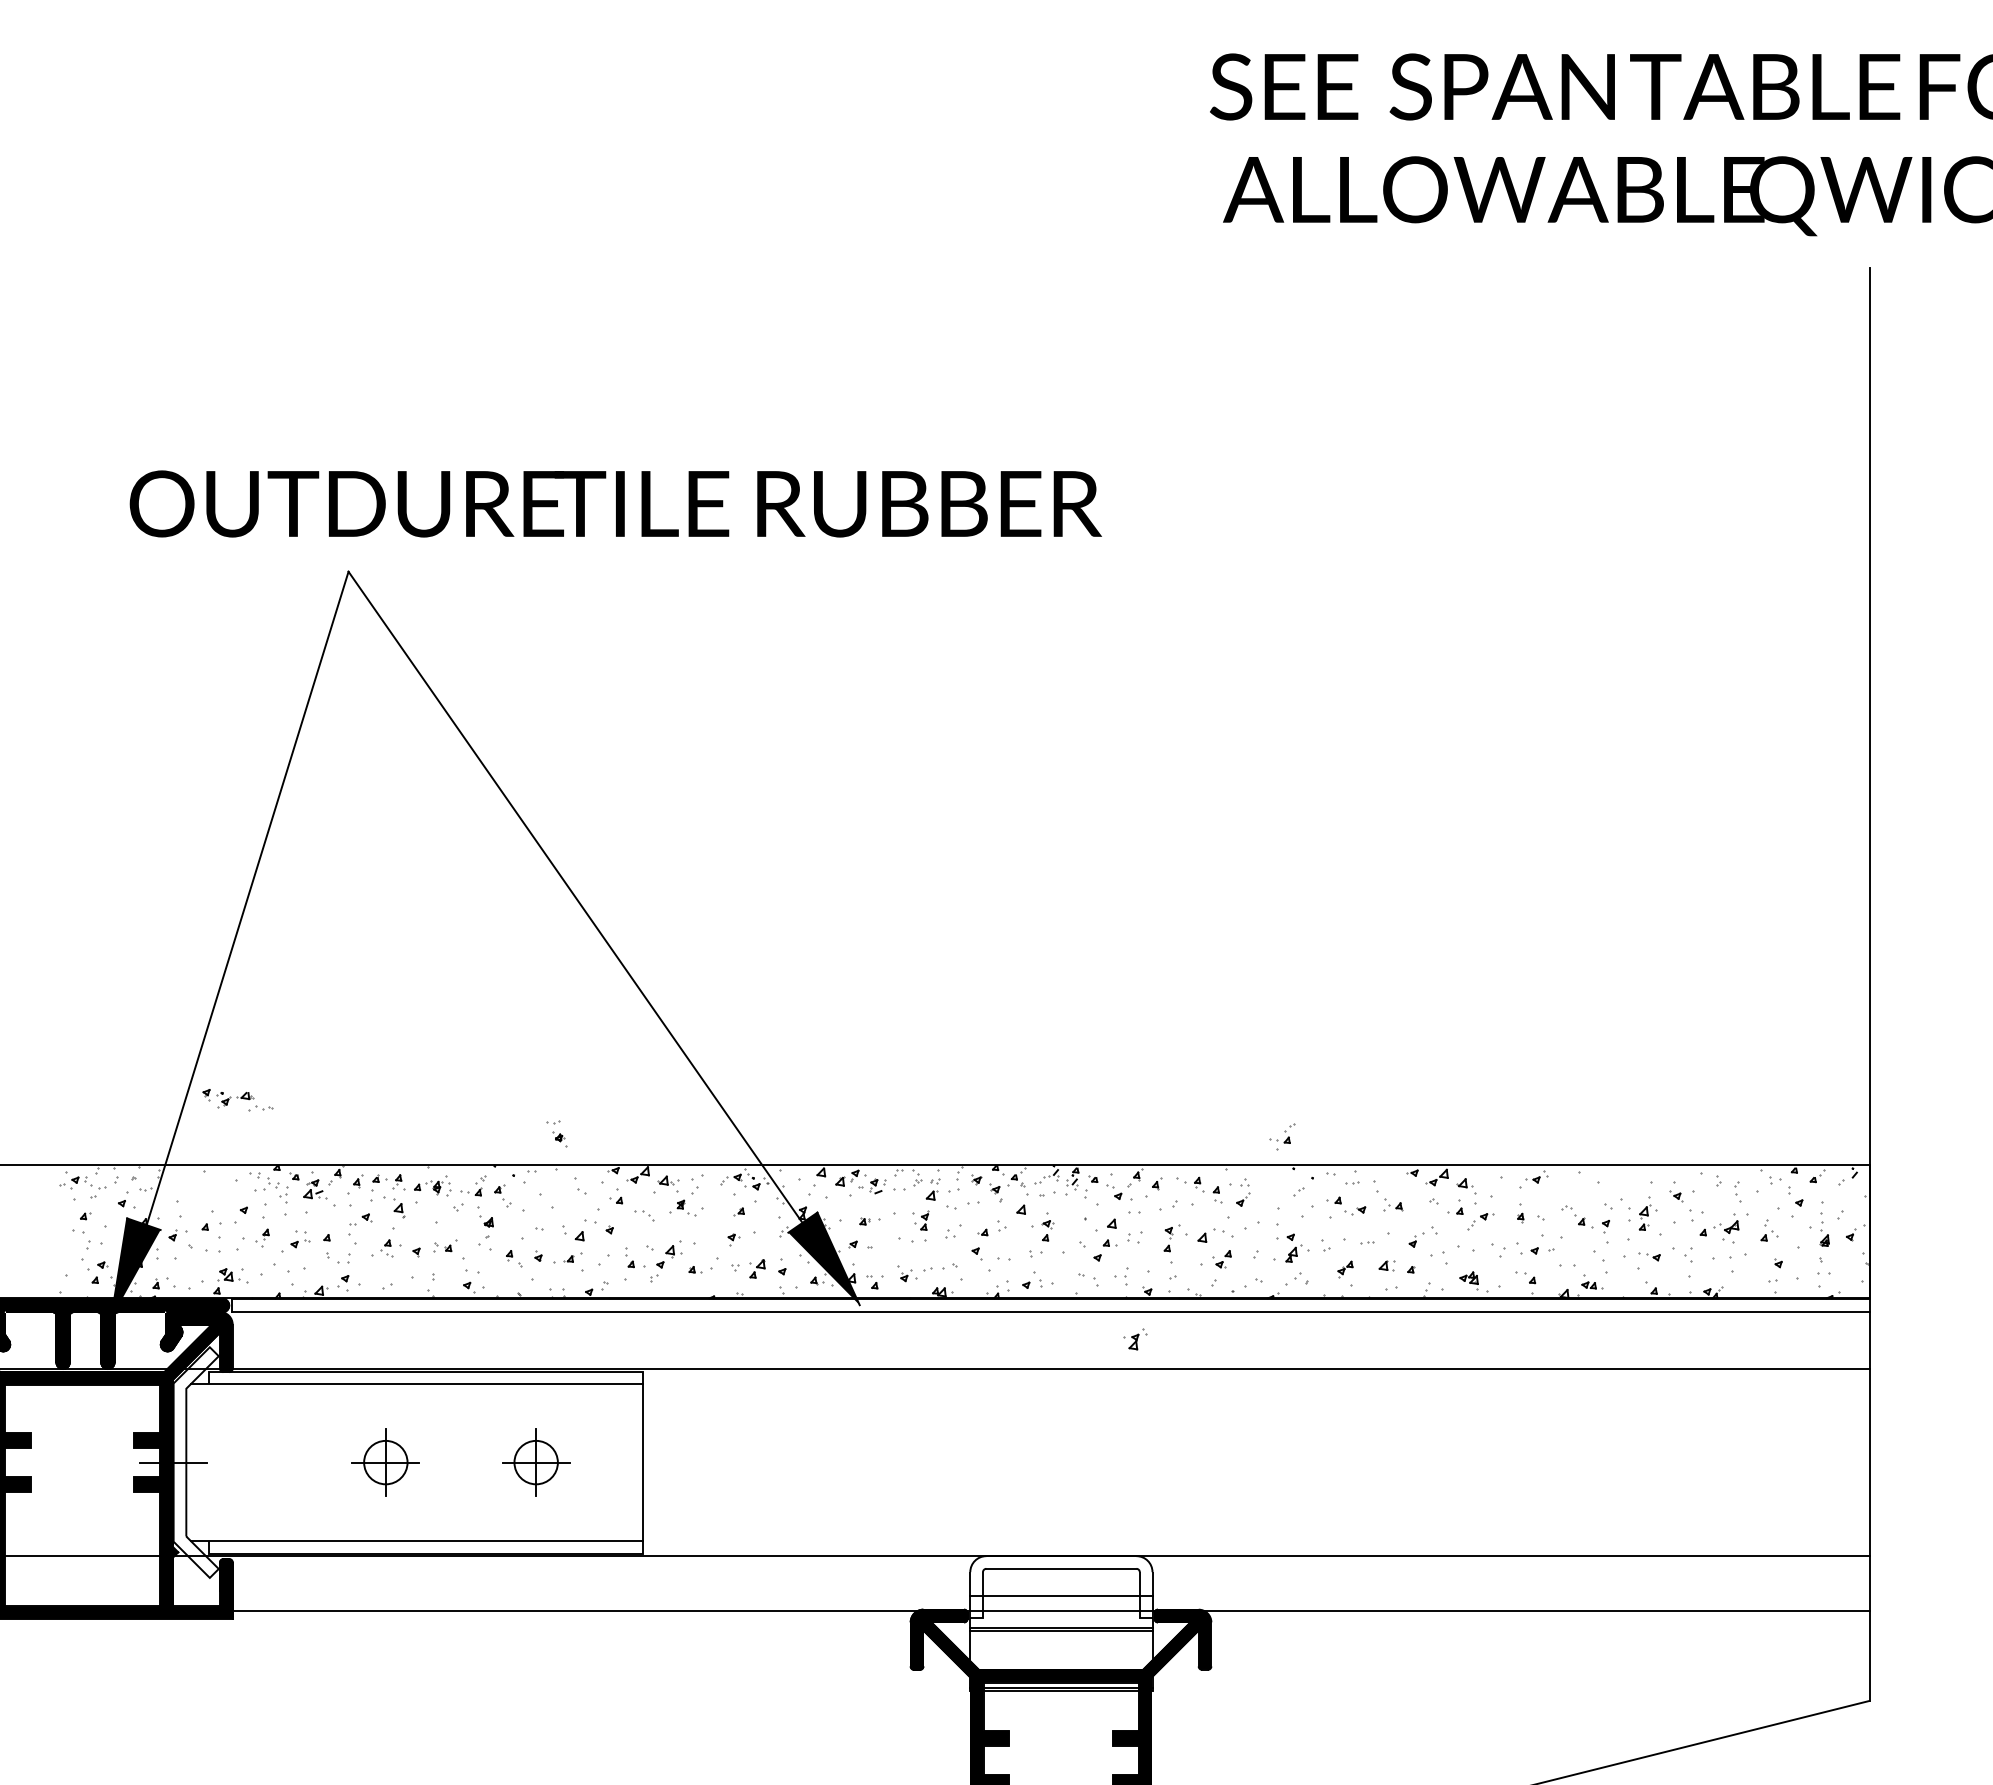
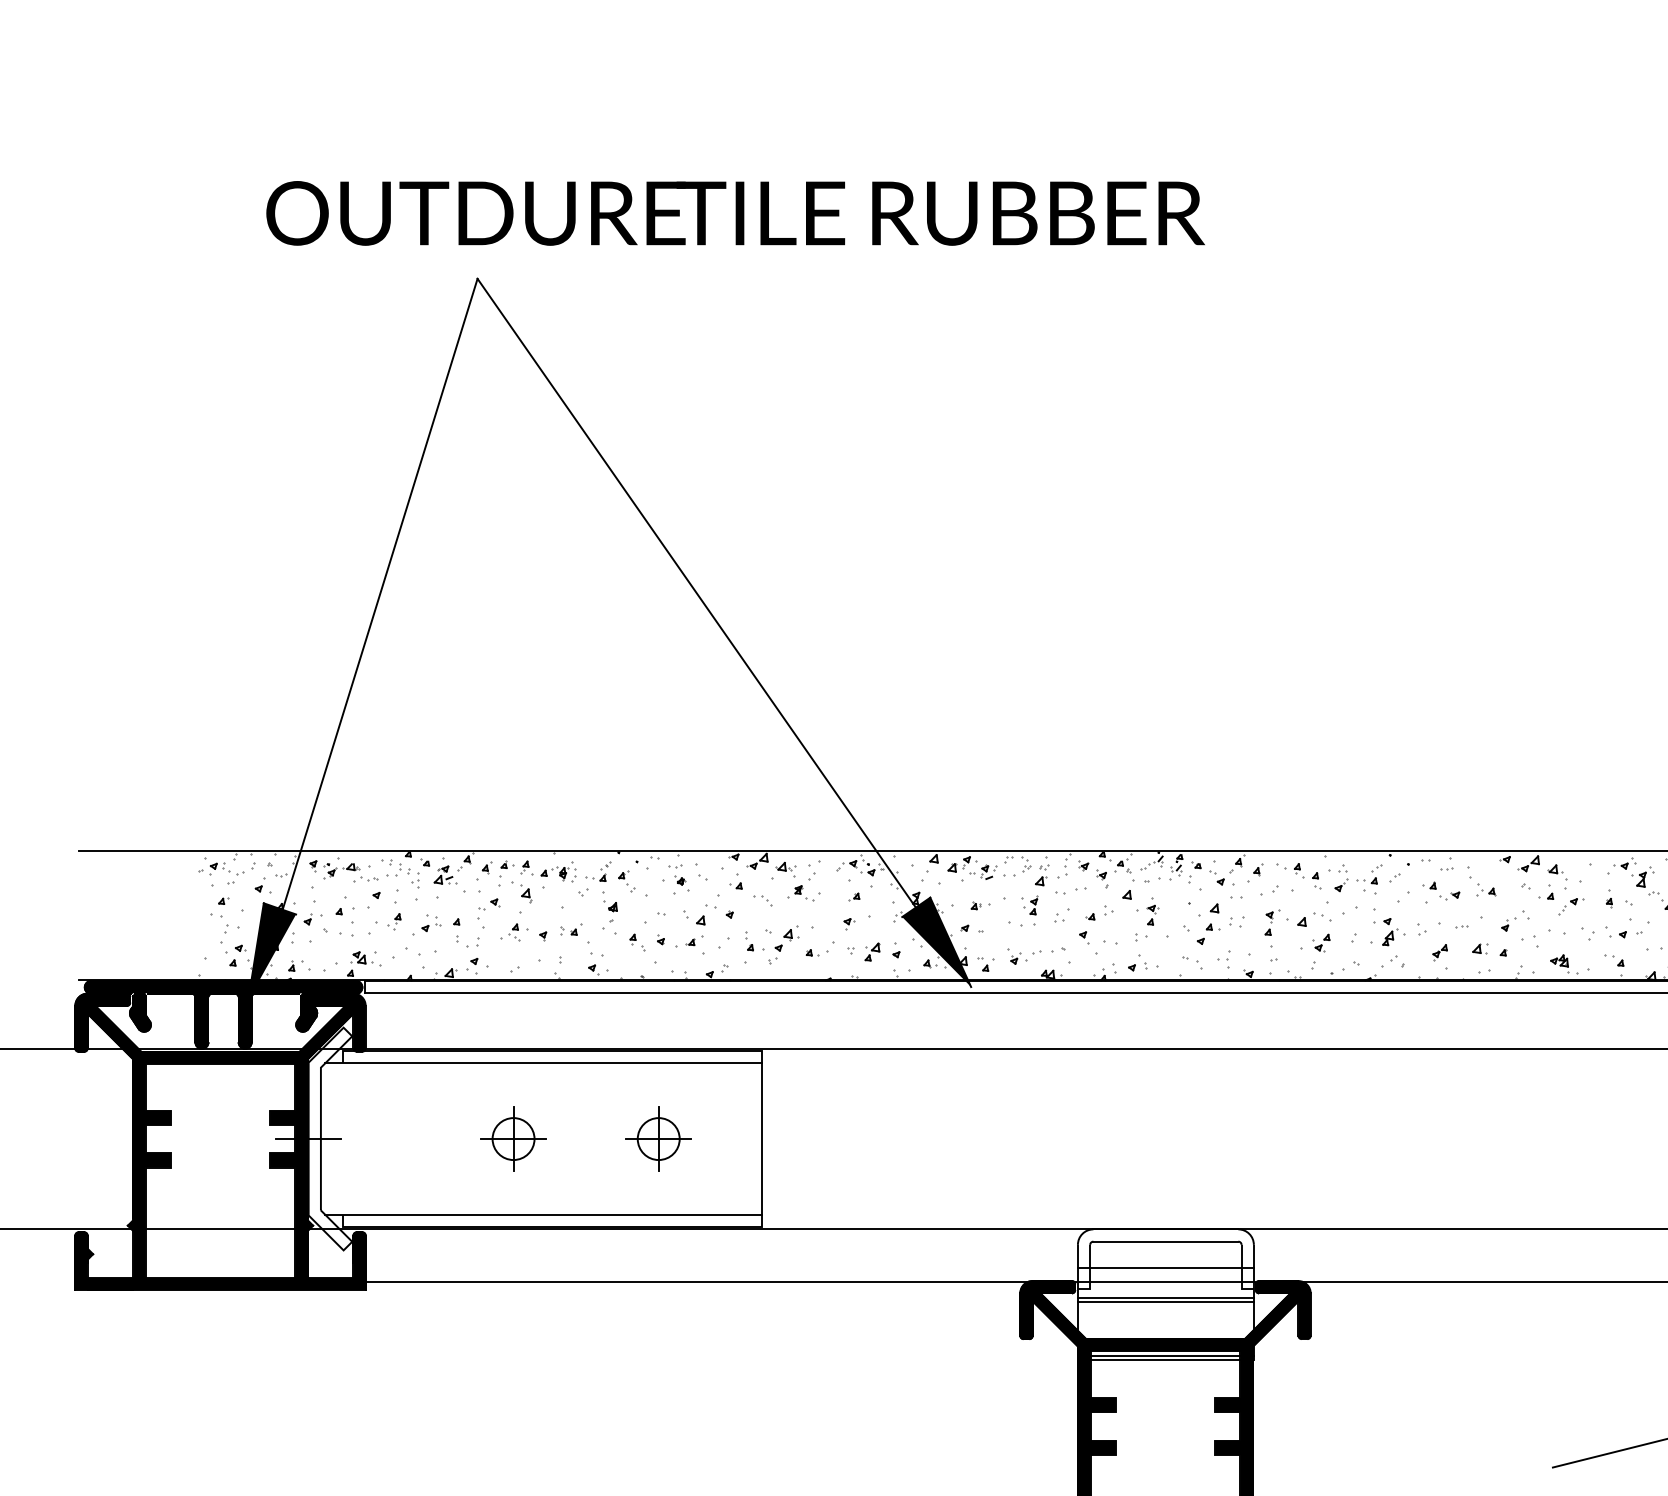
part: (237, 1100) -> (343, 871), moved
part: (556, 1133) -> (678, 877), moved
part: (1282, 1136) -> (1369, 877), moved
part: (1135, 1339) -> (1642, 877), moved

